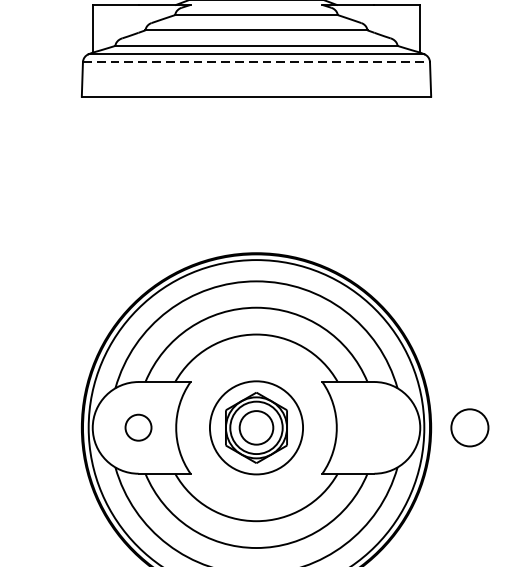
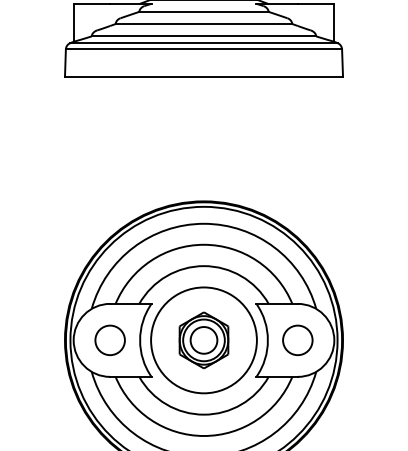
line: (257, 62) -> (204, 49), dashed -> solid
circle: (137, 426) -> (109, 339), size x1.43
circle: (469, 426) -> (297, 339), moved
circle: (255, 428) -> (203, 340), size x1.43

